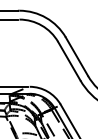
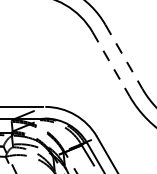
line: (77, 57) -> (124, 58), solid -> dashed
line: (69, 61) -> (111, 64), solid -> dashed

